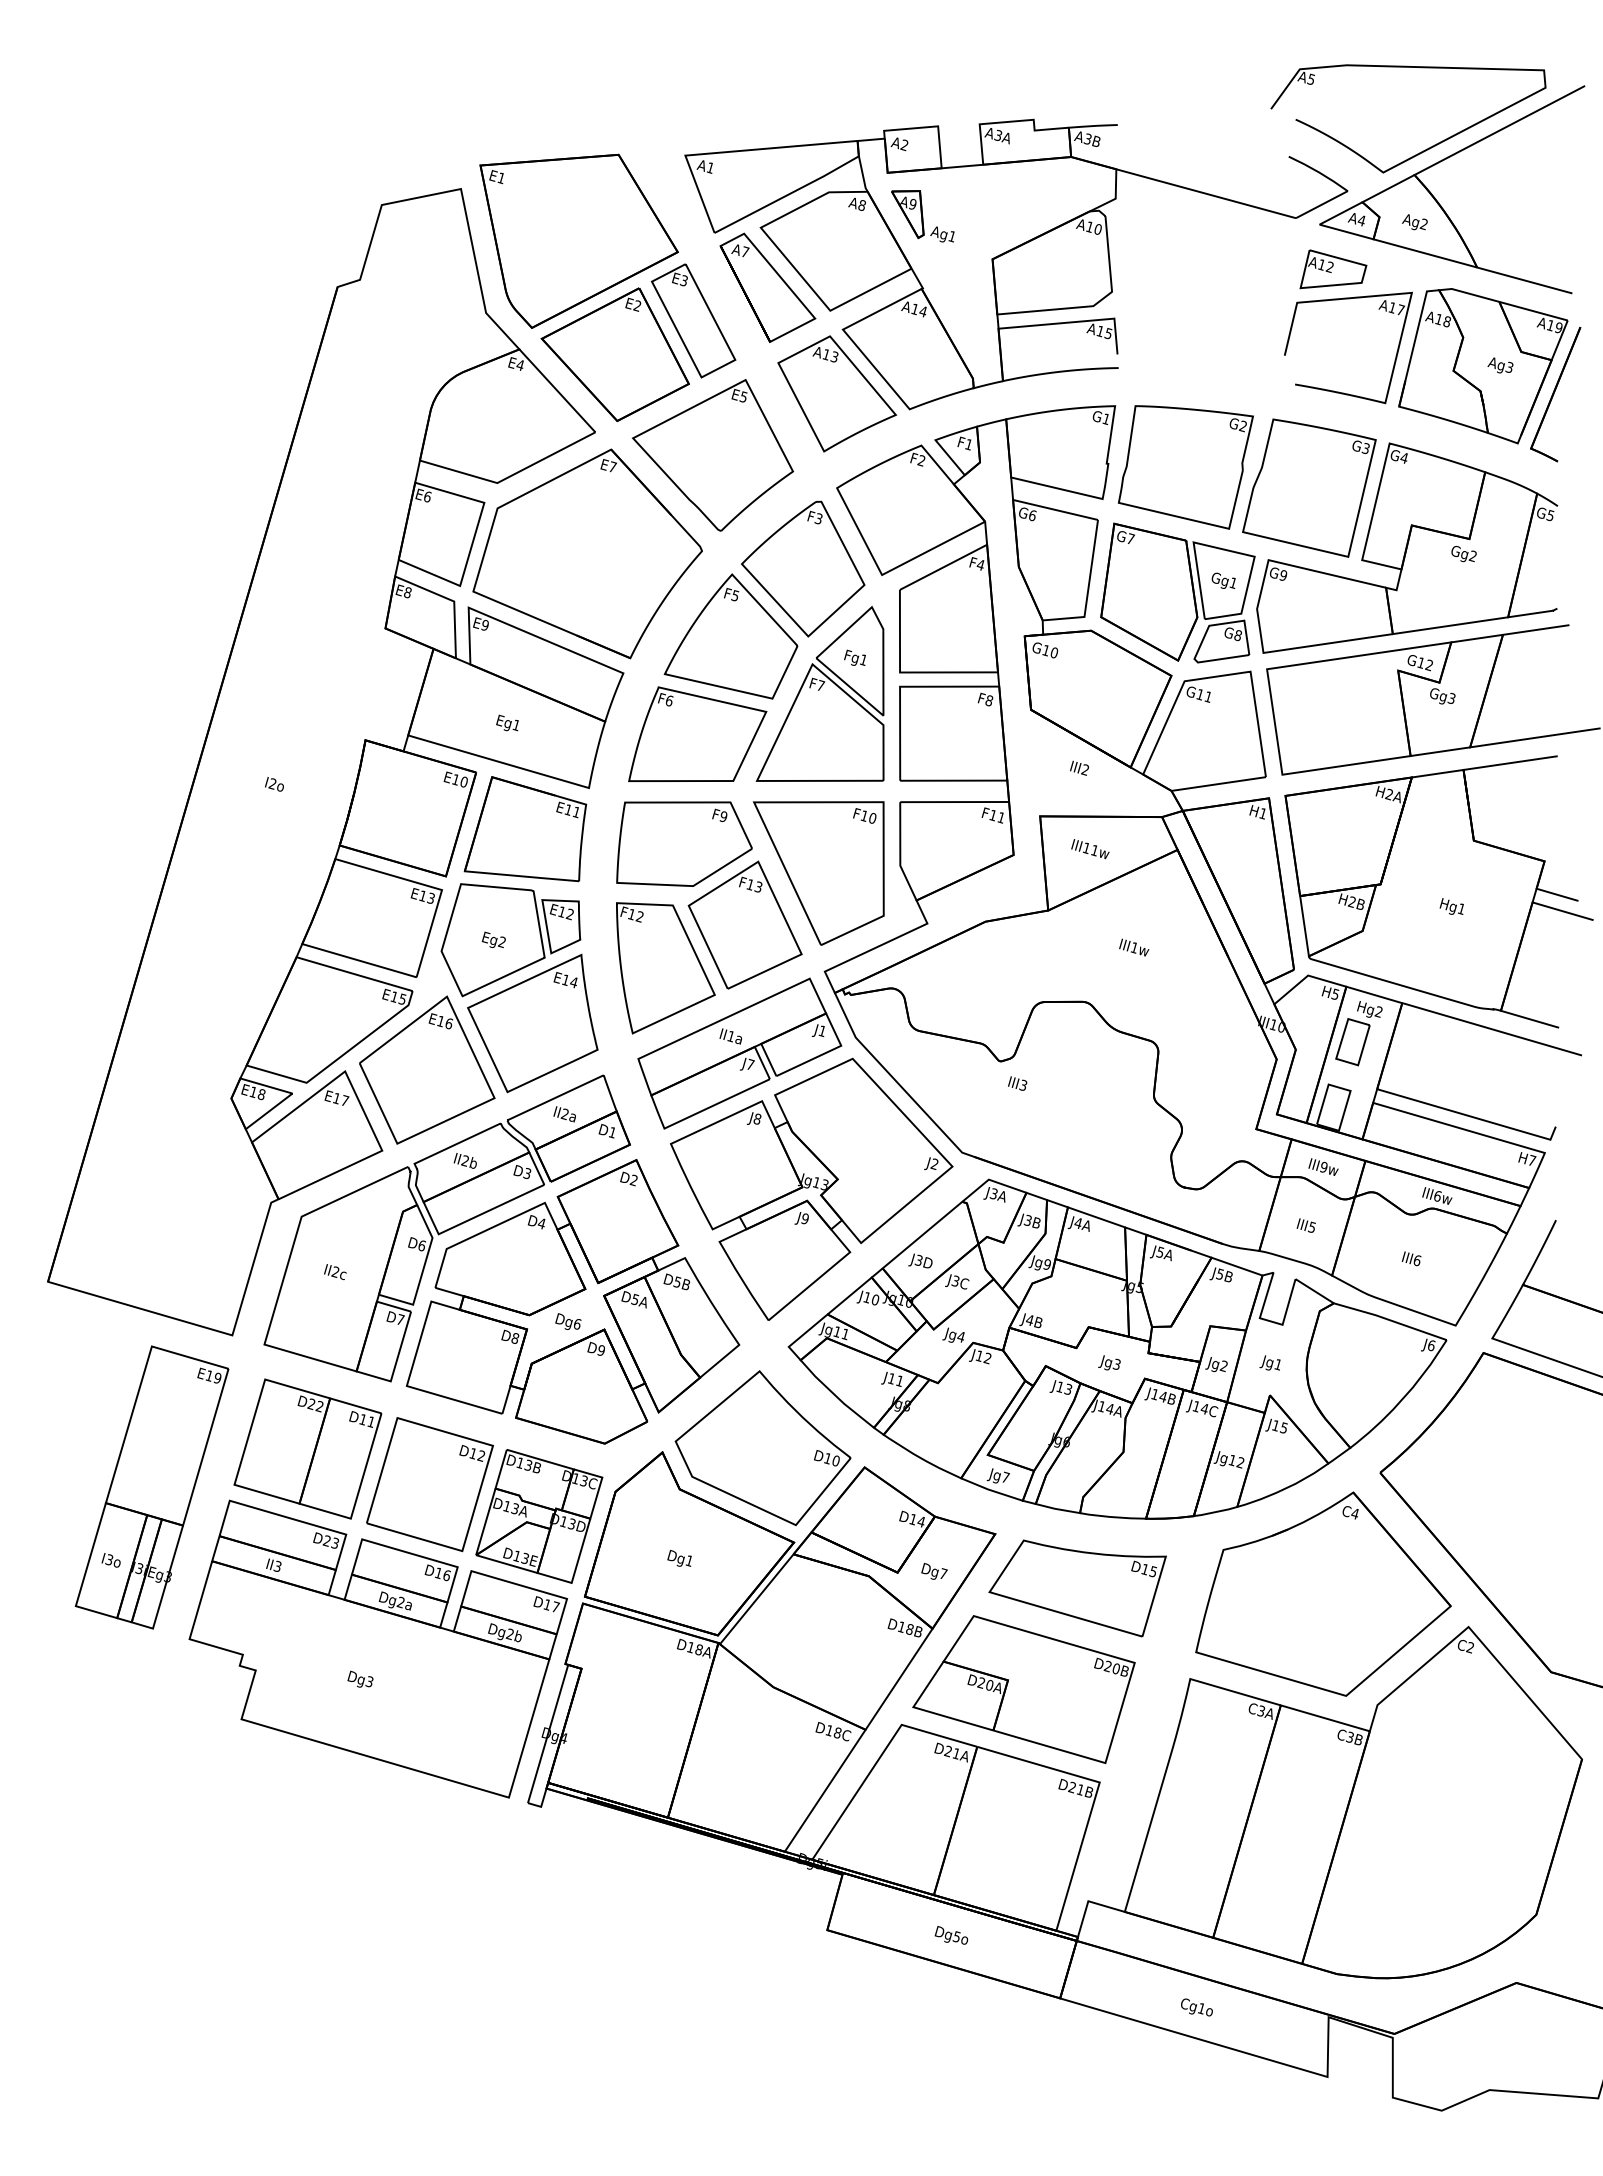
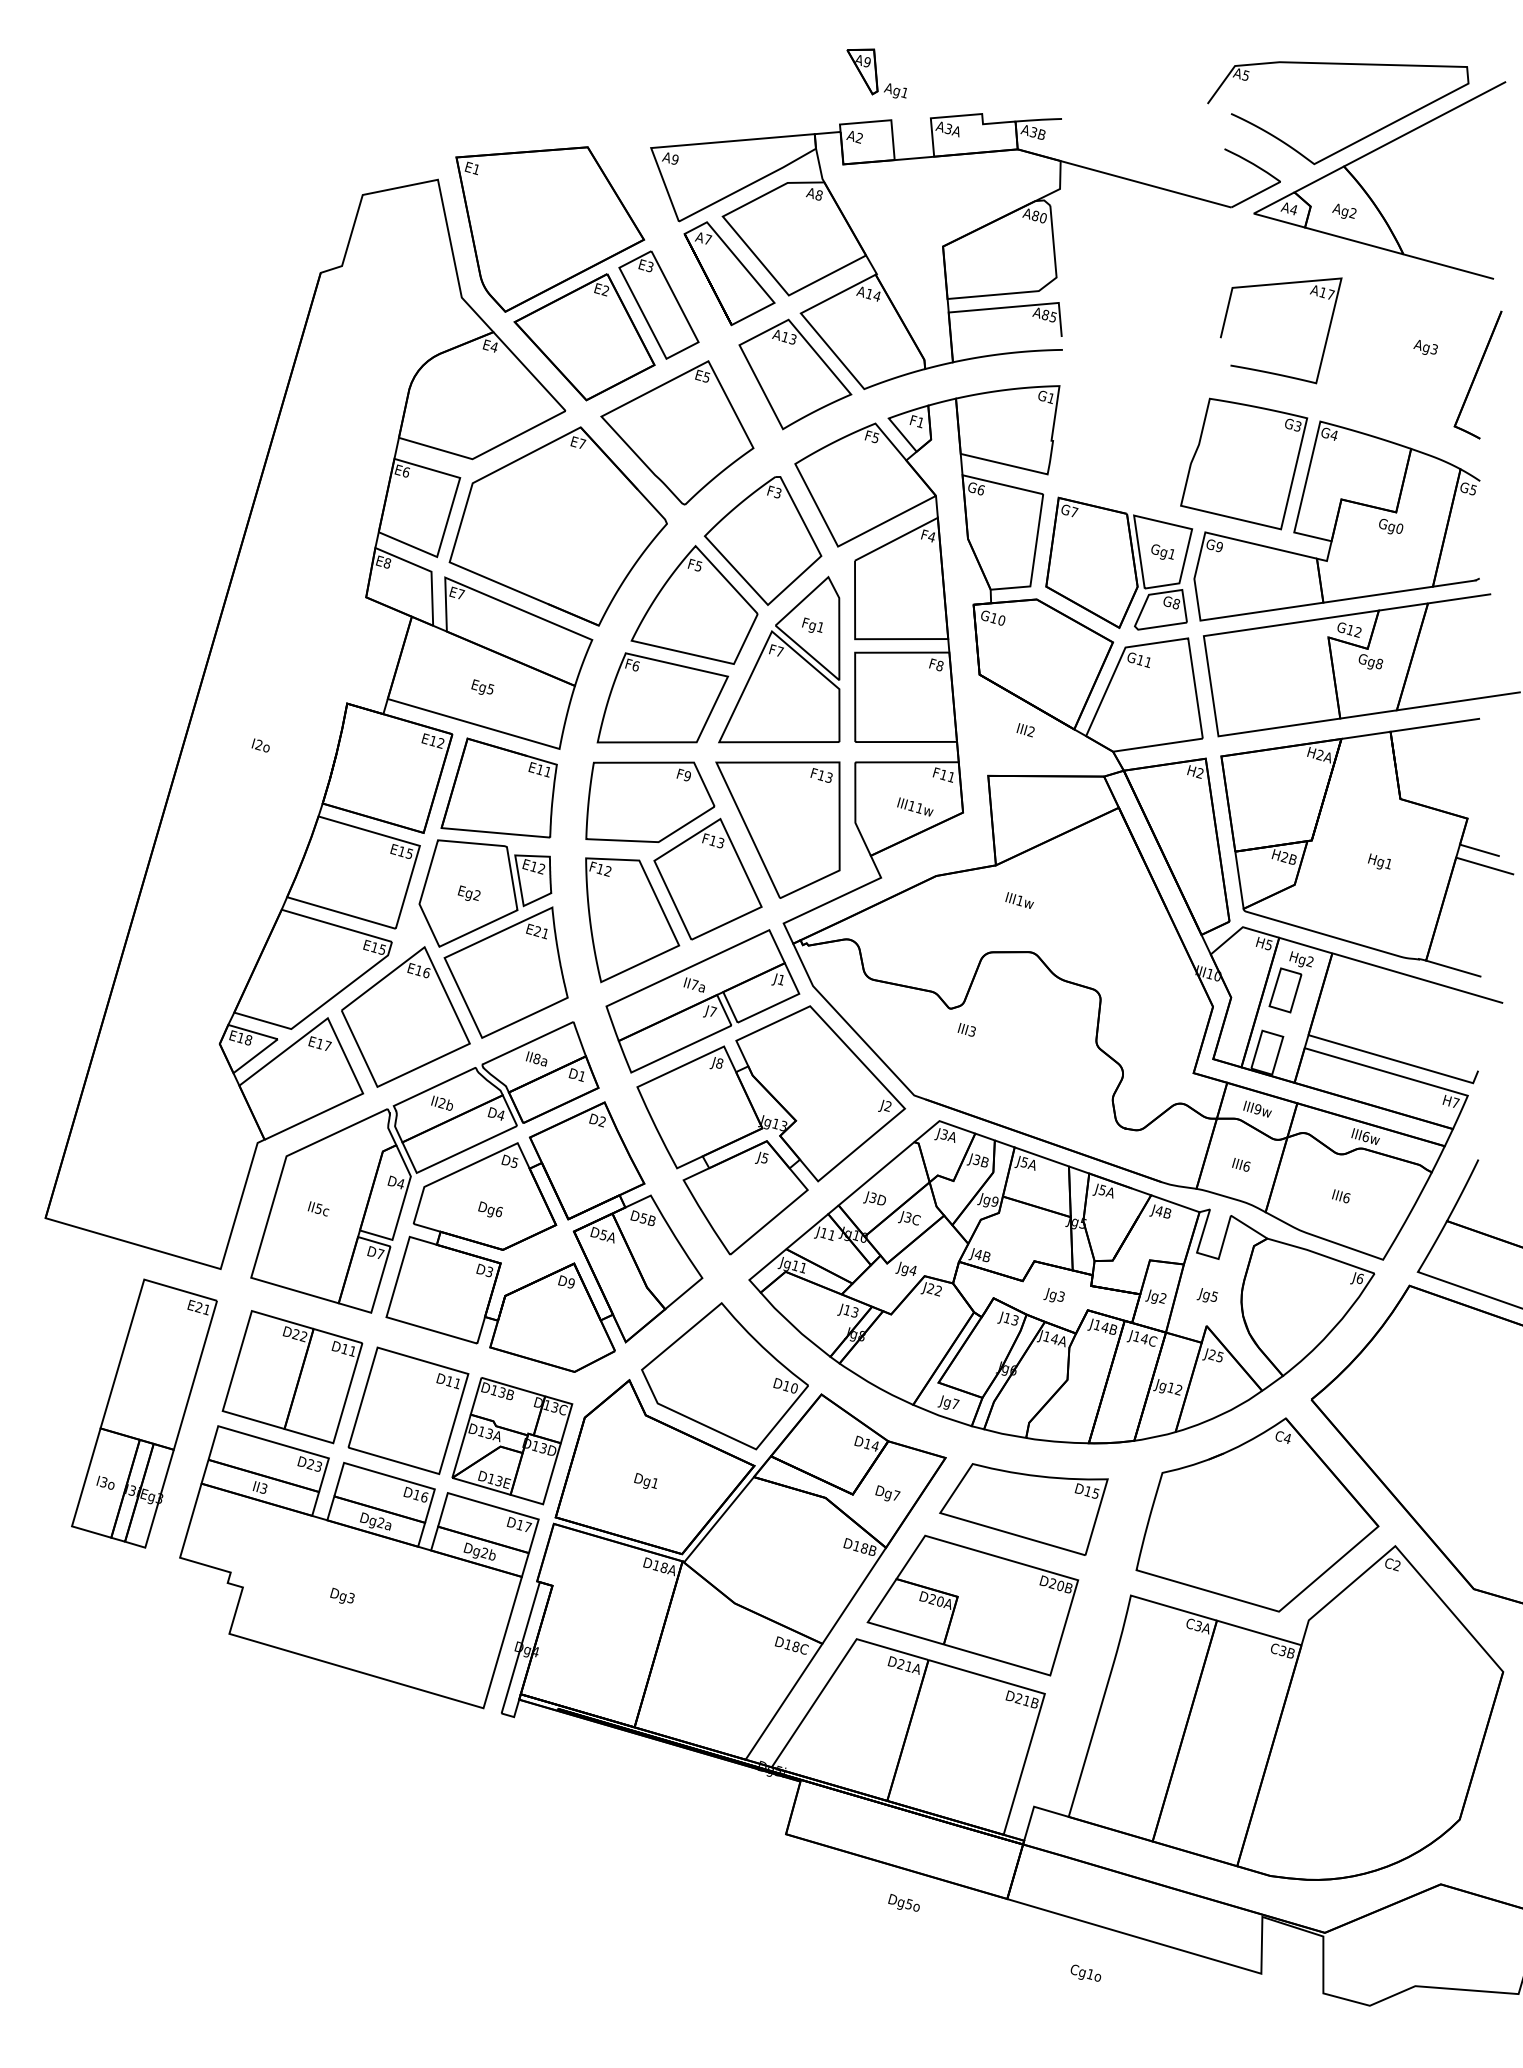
text: (710, 167) -> (675, 159), A1 -> A9
part: (922, 216) -> (876, 73), moved
text: (1089, 226) -> (1035, 215), A10 -> A80
part: (1333, 269) -> (1267, 256), removed
text: (1100, 331) -> (1045, 315), A15 -> A85
part: (1483, 366) -> (1409, 348), removed
text: (921, 460) -> (875, 437), F2 -> F5
part: (1185, 467) -> (1126, 444), removed
text: (1472, 556) -> (1399, 528), Gg2 -> Gg0
text: (485, 624) -> (461, 593), E9 -> E7
text: (1451, 698) -> (1379, 663), Gg3 -> Gg8
text: (516, 725) -> (490, 689), Eg1 -> Eg5
text: (463, 781) -> (440, 742), E10 -> E12
text: (1262, 812) -> (1199, 772), H1 -> H2
text: (872, 817) -> (828, 776), F10 -> F13
text: (1090, 849) -> (915, 807), moved
text: (431, 897) -> (409, 852), E13 -> E15
text: (1134, 947) -> (1019, 900), moved
text: (569, 981) -> (541, 932), E14 -> E21
text: (731, 1036) -> (694, 985), II1a -> II7a
text: (564, 1114) -> (536, 1059), II2a -> II8a
text: (527, 1173) -> (501, 1115), D3 -> D4
text: (804, 1218) -> (764, 1158), J9 -> J5
text: (1077, 1222) -> (1023, 1161), J4A -> J5A
text: (541, 1223) -> (514, 1162), D4 -> D5
text: (1311, 1226) -> (1246, 1165), III5 -> III6
text: (421, 1245) -> (400, 1183), D6 -> D4
text: (335, 1271) -> (318, 1208), II2c -> II5c
text: (1219, 1274) -> (1158, 1211), J5B -> J4B
text: (875, 1299) -> (831, 1234), J10 -> J11
text: (568, 1321) -> (490, 1209), moved
text: (515, 1337) -> (489, 1271), D8 -> D3
text: (979, 1355) -> (930, 1288), J12 -> J22
text: (1277, 1364) -> (1213, 1296), Jg1 -> Jg5
text: (213, 1377) -> (202, 1309), E19 -> E21
text: (899, 1380) -> (854, 1311), J11 -> J13
text: (1275, 1425) -> (1211, 1354), J15 -> J25
text: (481, 1455) -> (457, 1383), D12 -> D11
text: (951, 1935) -> (904, 1902), moved
text: (1196, 2007) -> (1085, 1973), moved

